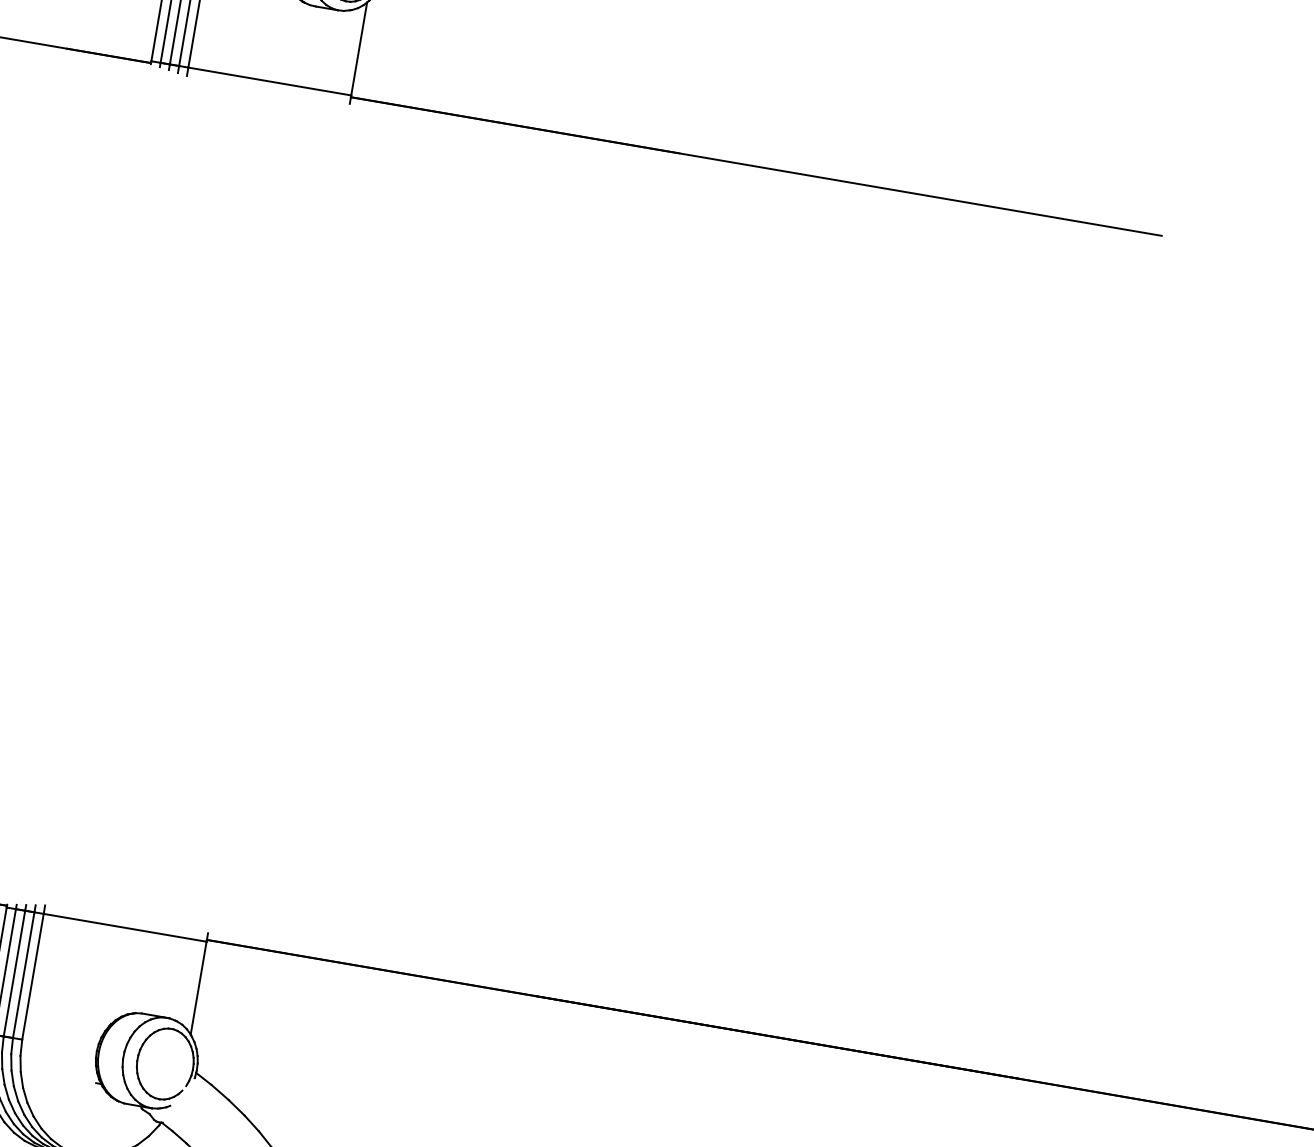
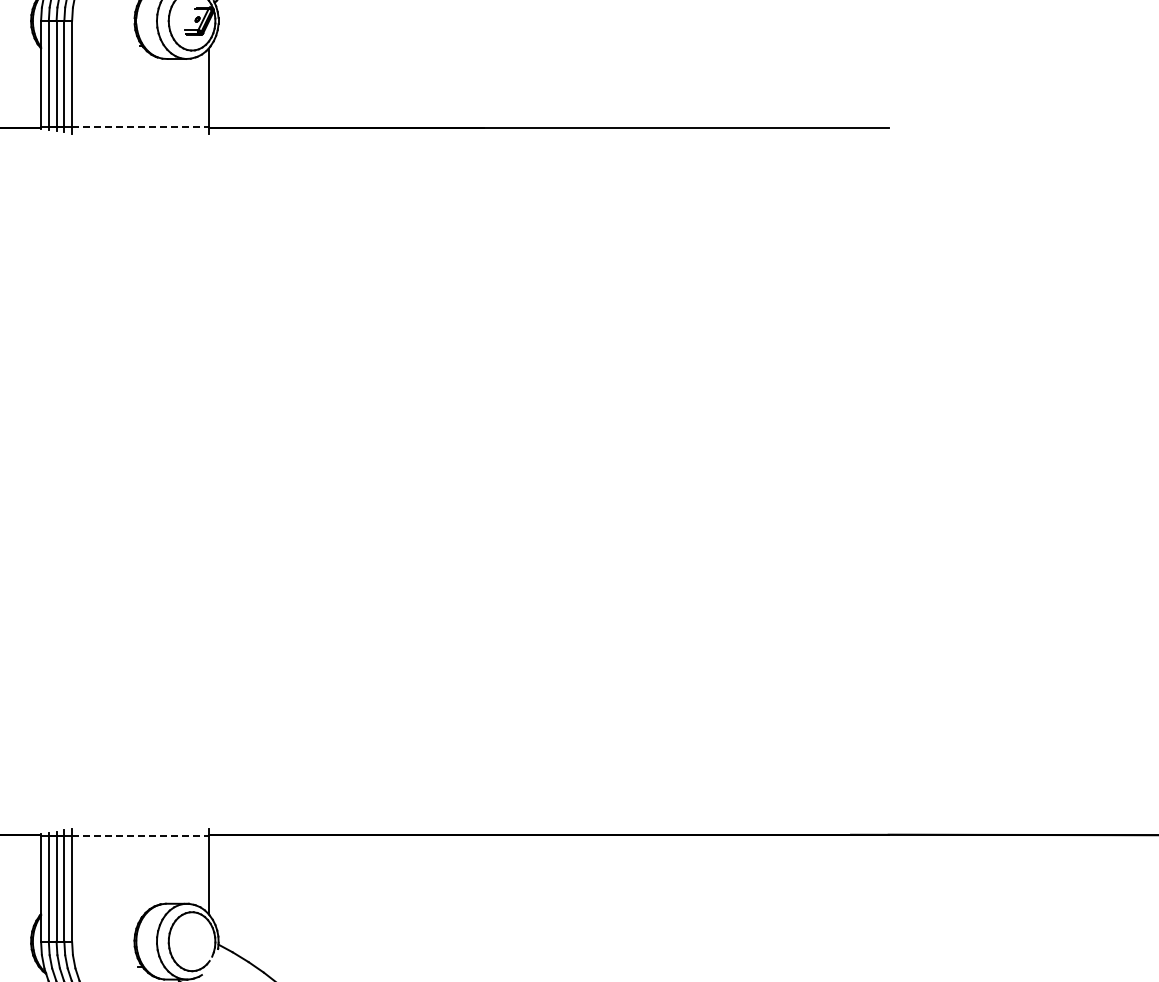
line: (269, 81) -> (140, 126), solid -> dashed
line: (125, 928) -> (140, 836), solid -> dashed

